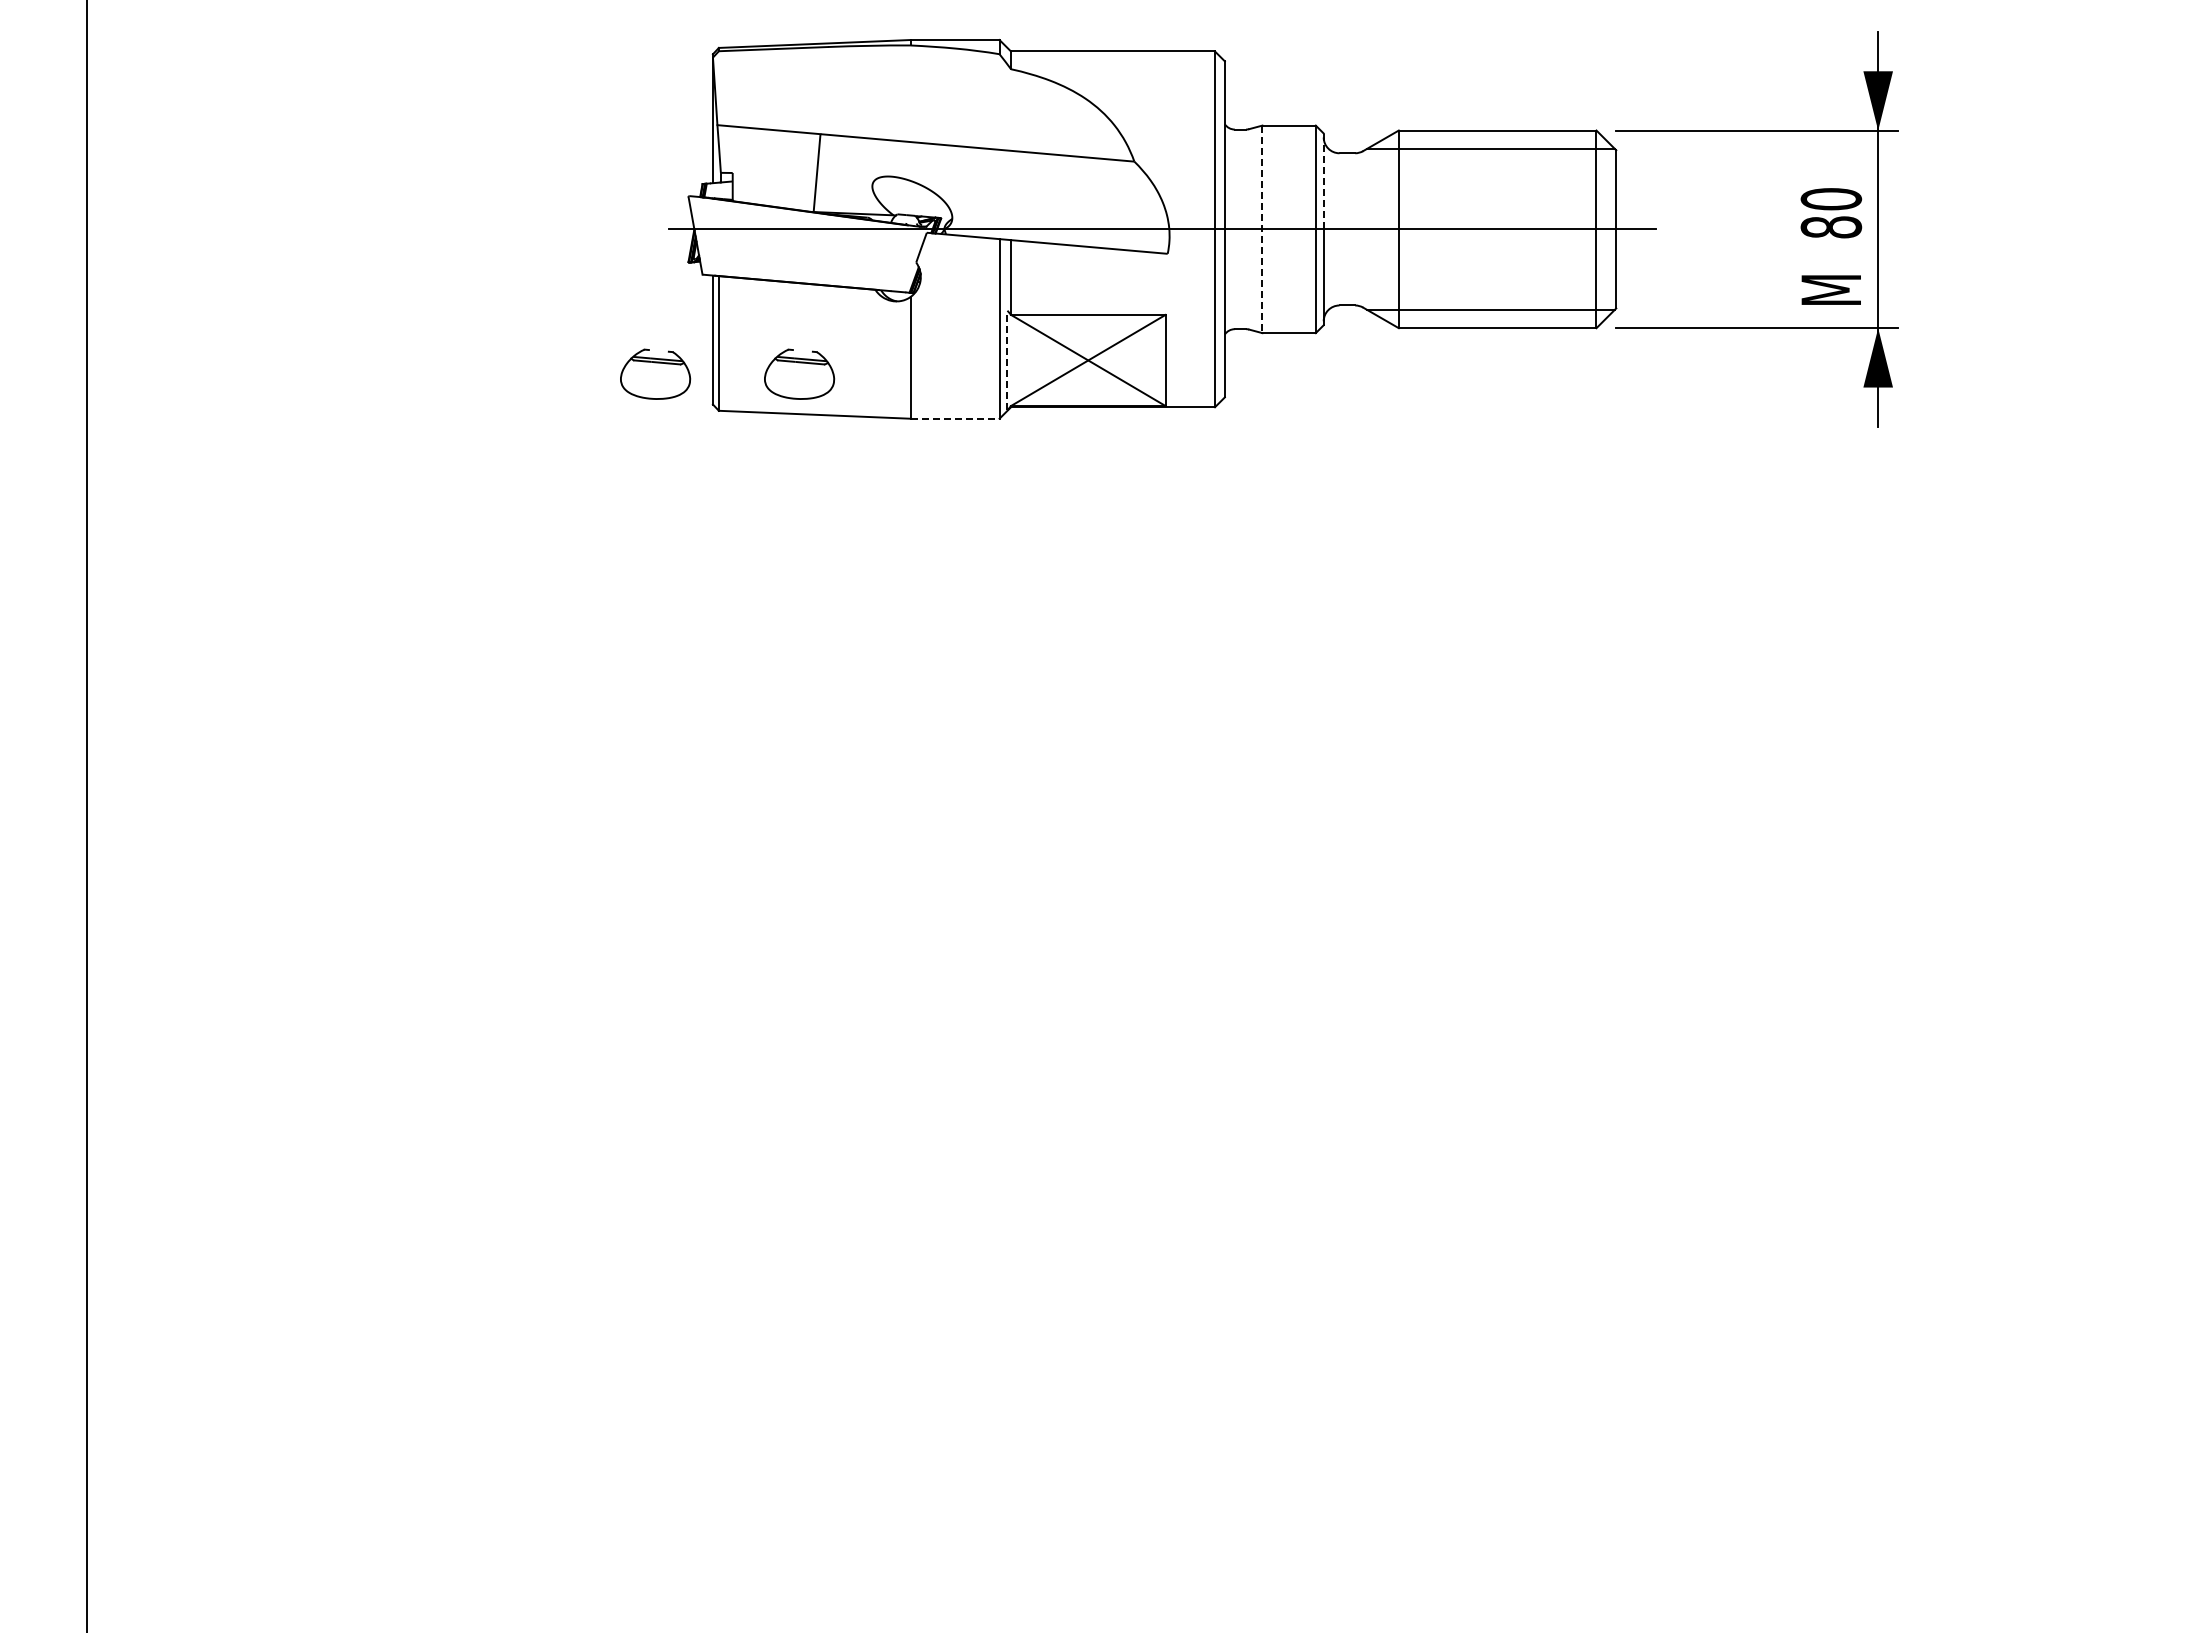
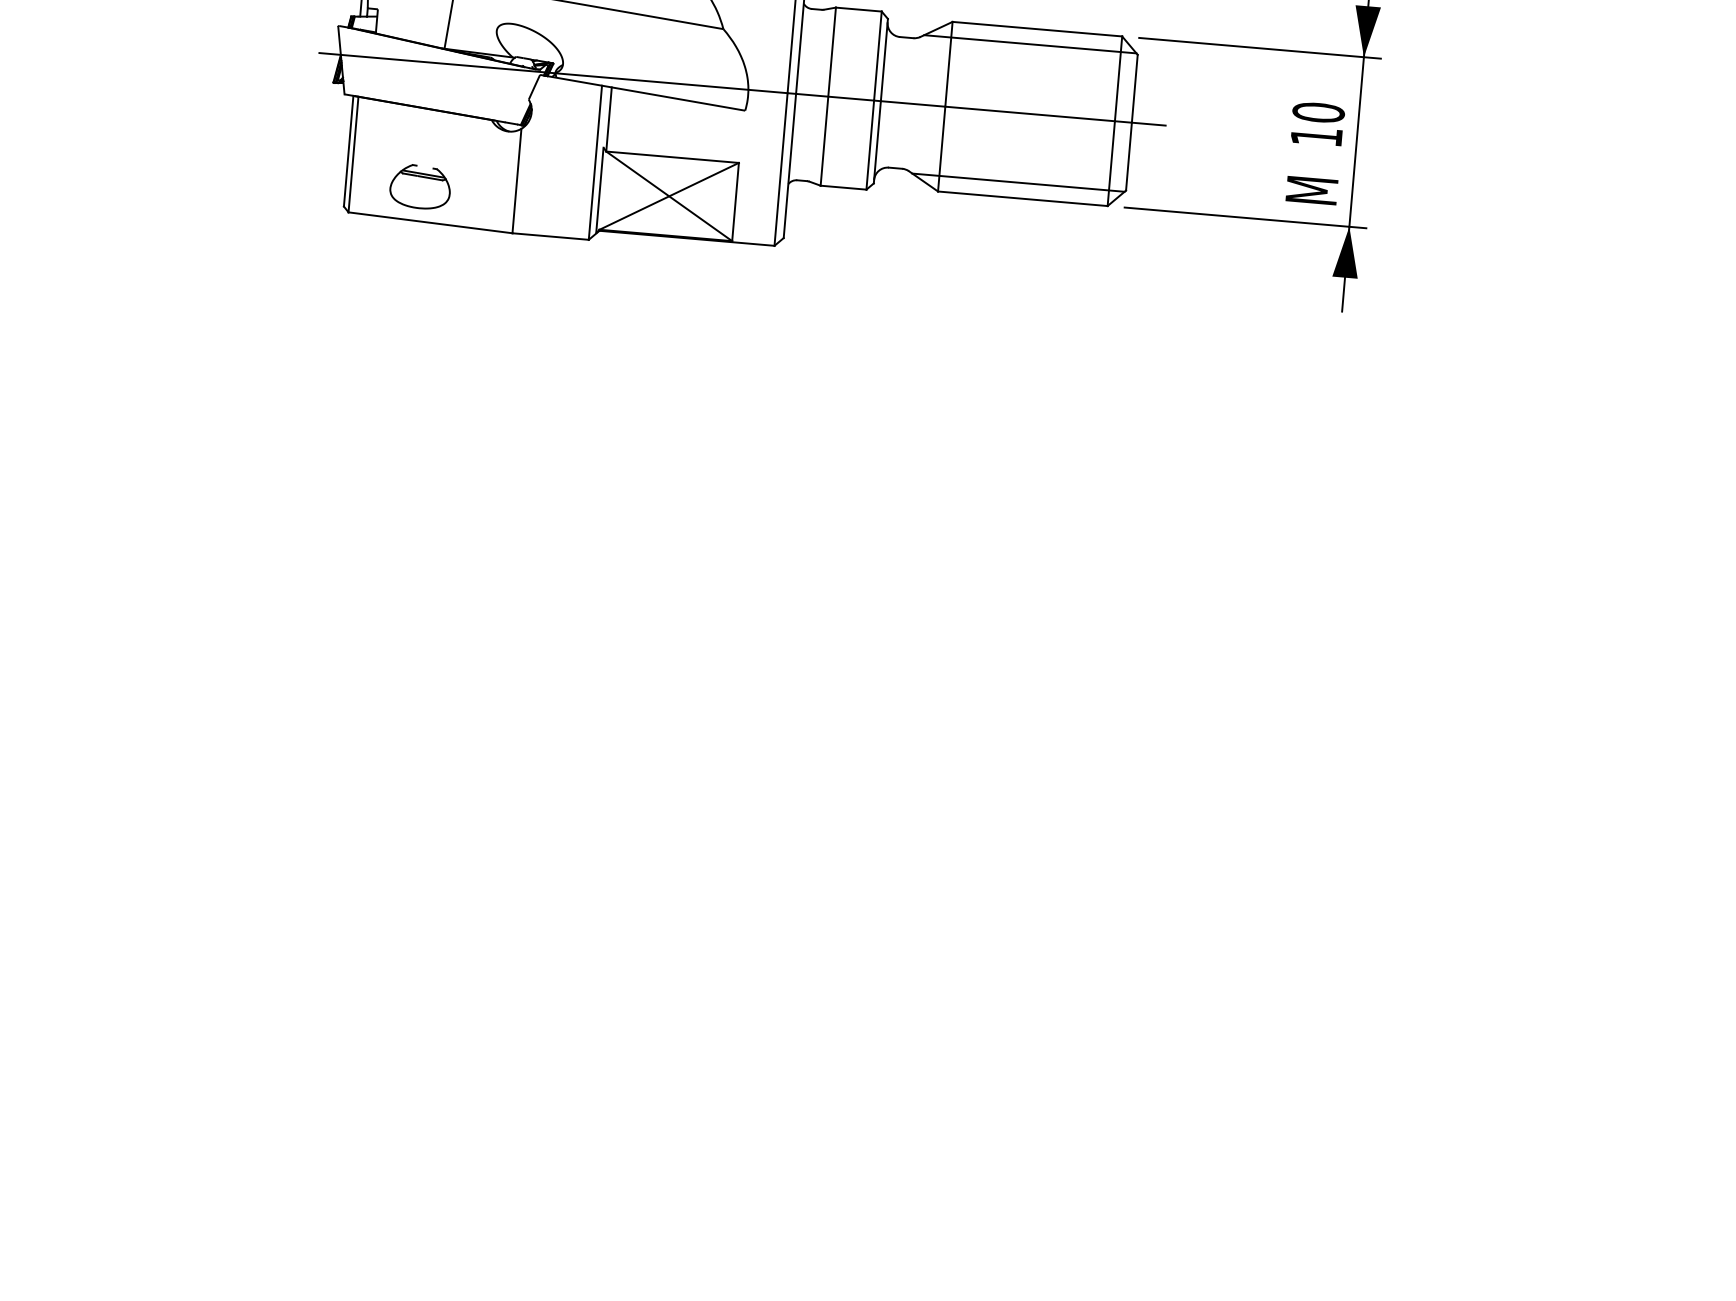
line: (1323, 181) -> (884, 60), dashed -> solid
text: (1831, 227) -> (1316, 136), 80 -> 10
line: (1262, 229) -> (828, 96), dashed -> solid
line: (1007, 360) -> (599, 190), dashed -> solid
part: (655, 373) -> (296, 175), removed
line: (955, 418) -> (551, 236), dashed -> solid

